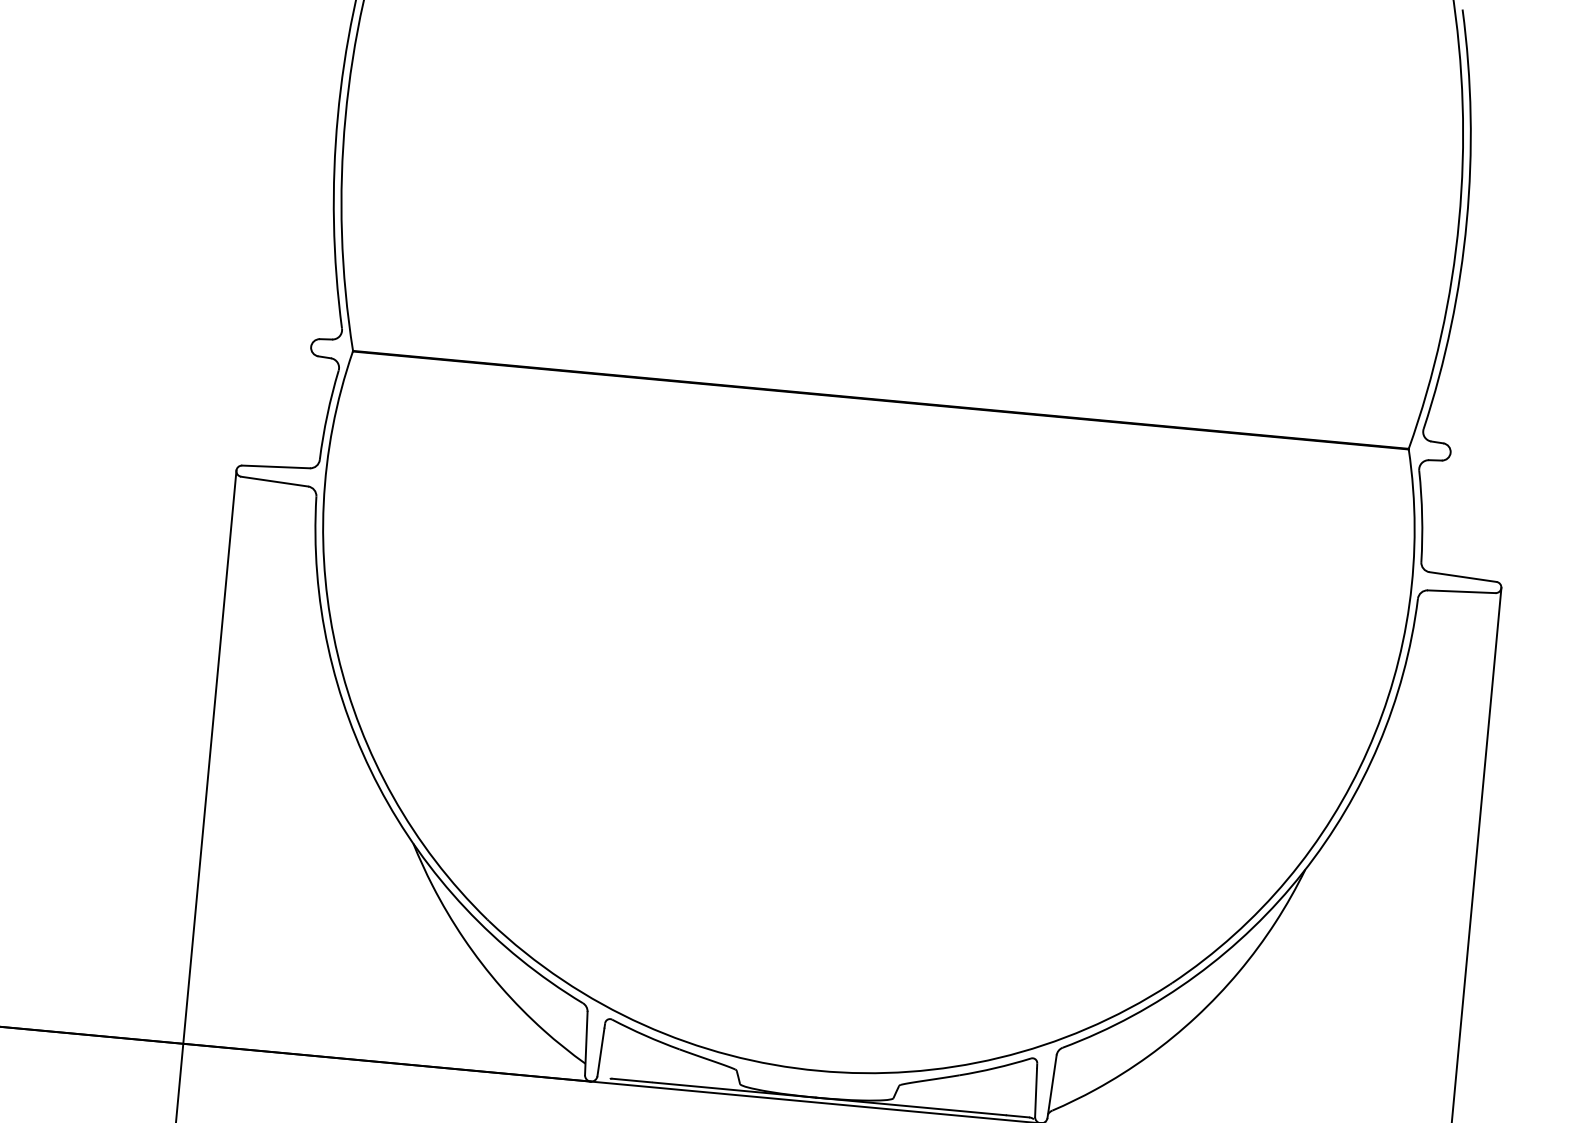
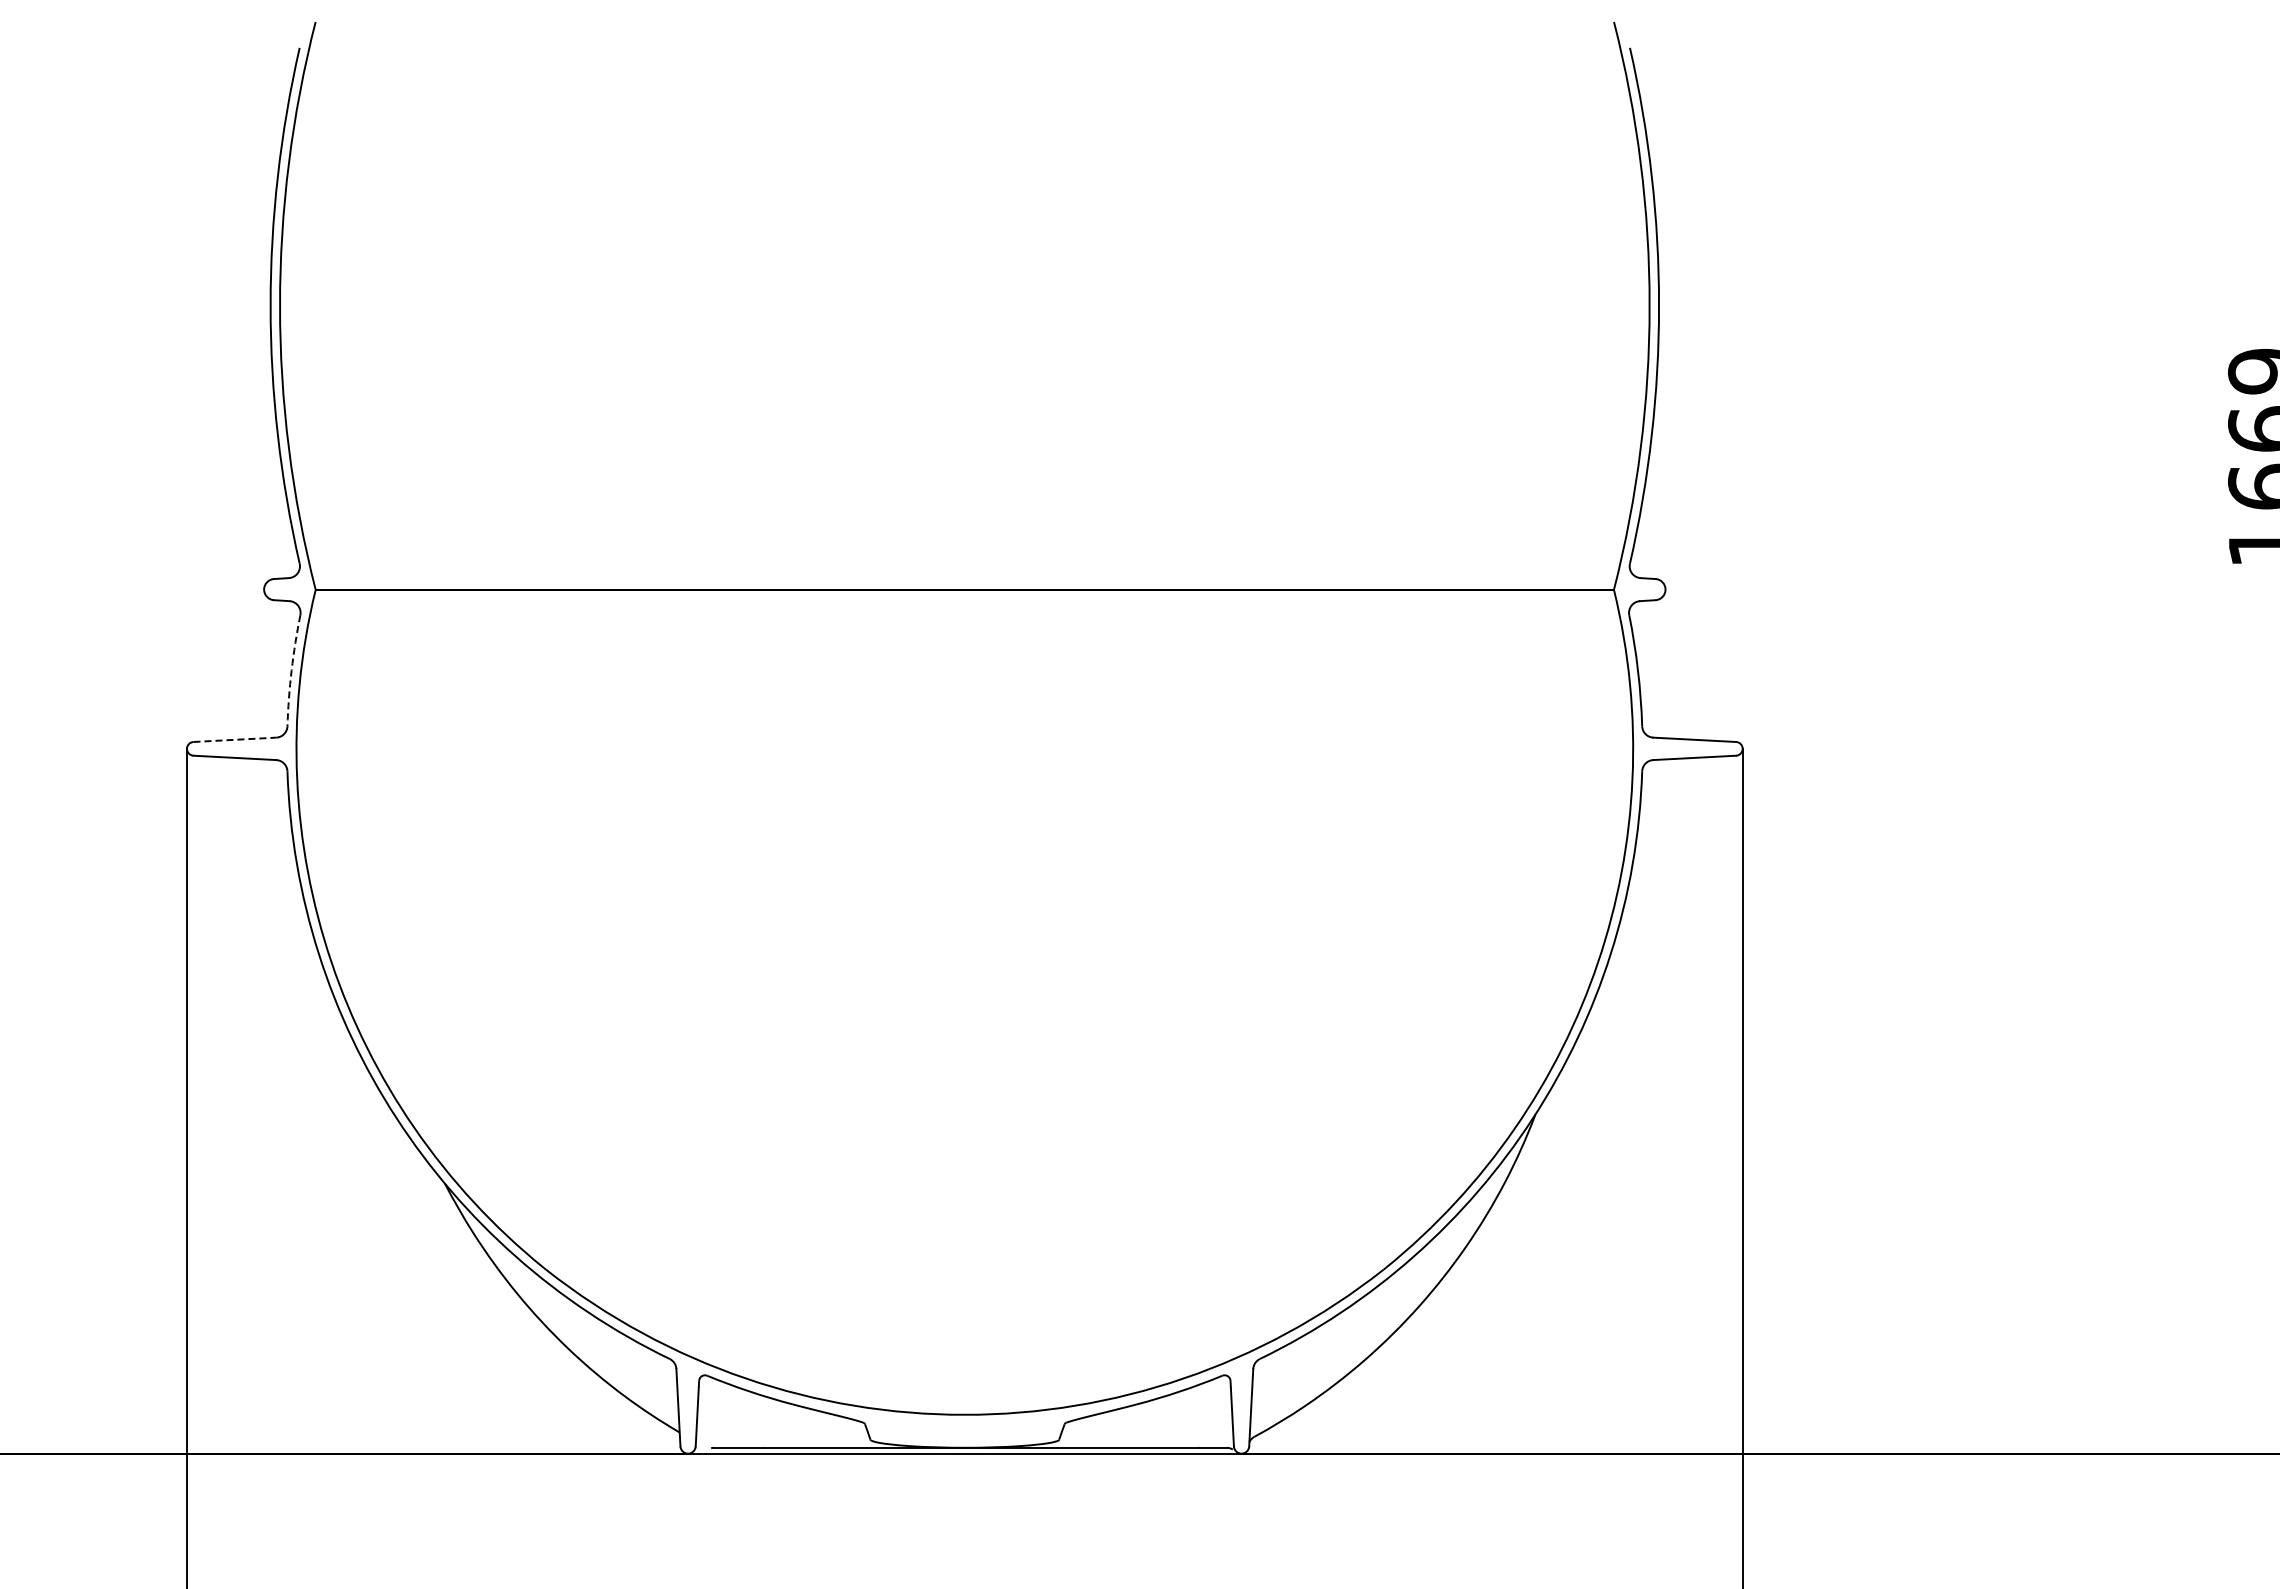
arc: (327, 414) -> (291, 670), solid -> dashed
line: (276, 466) -> (235, 739), solid -> dashed

